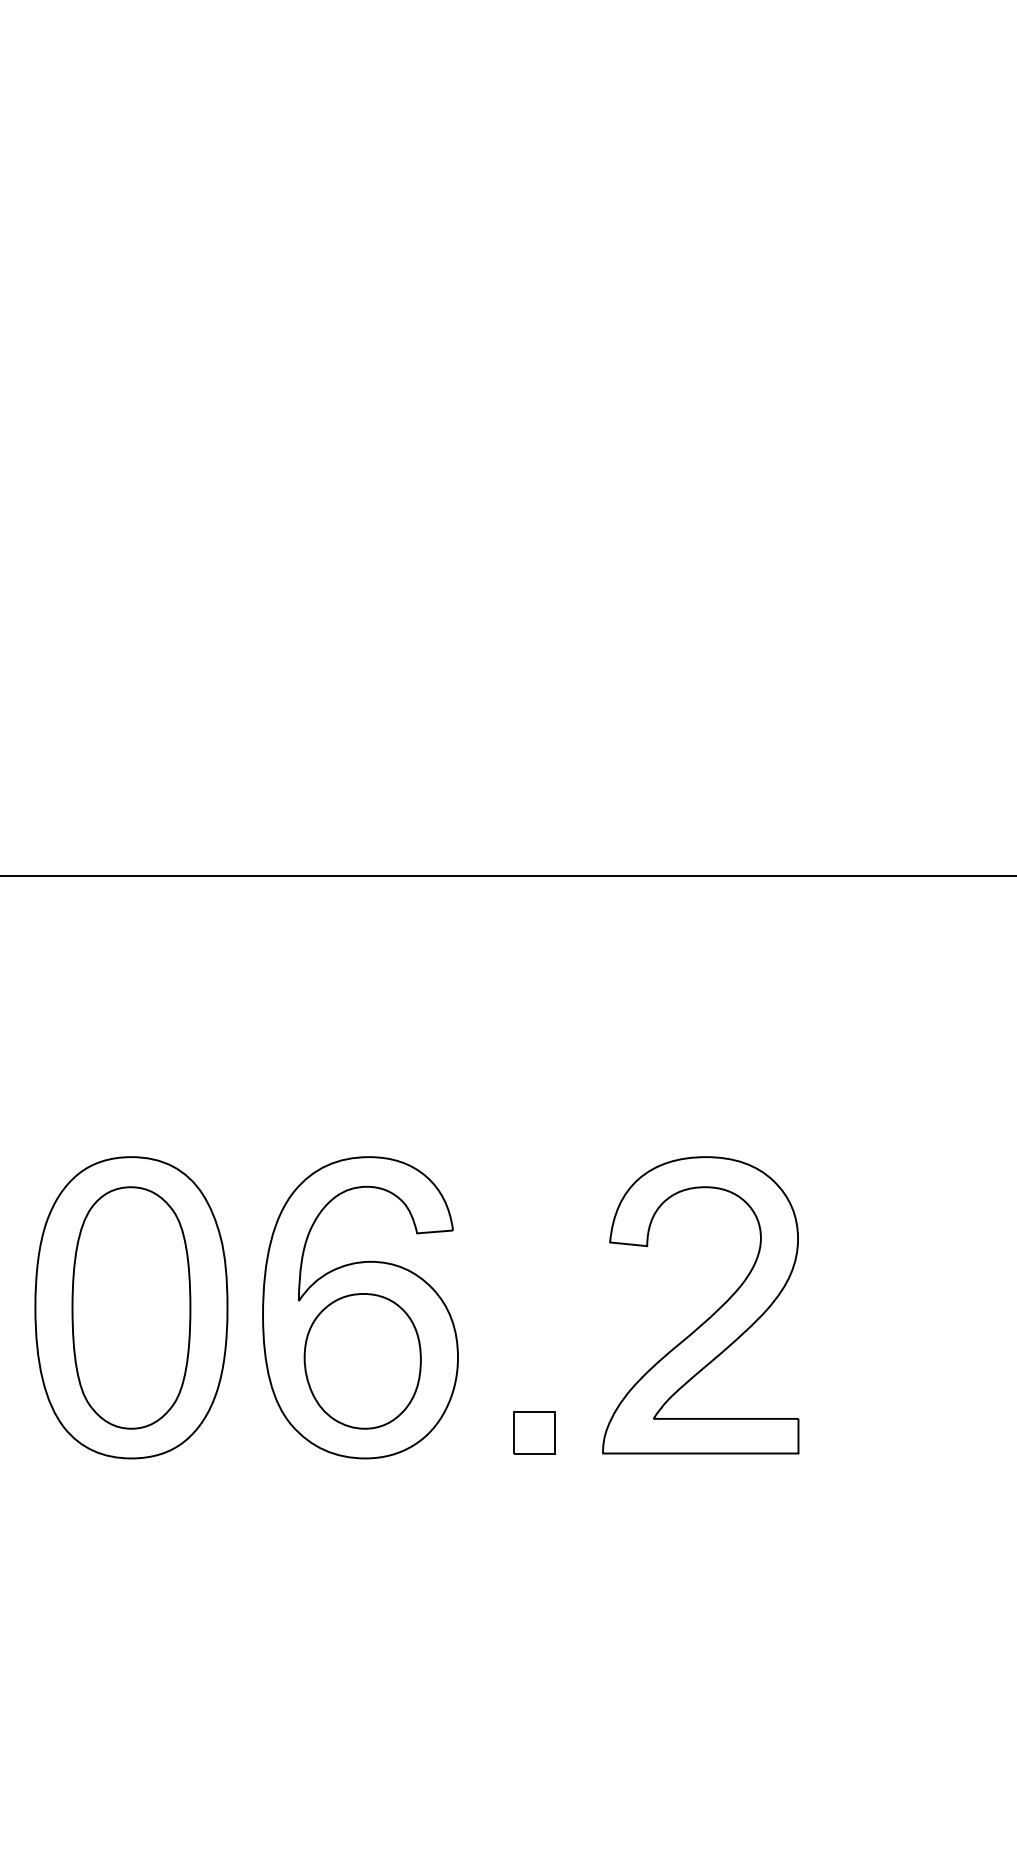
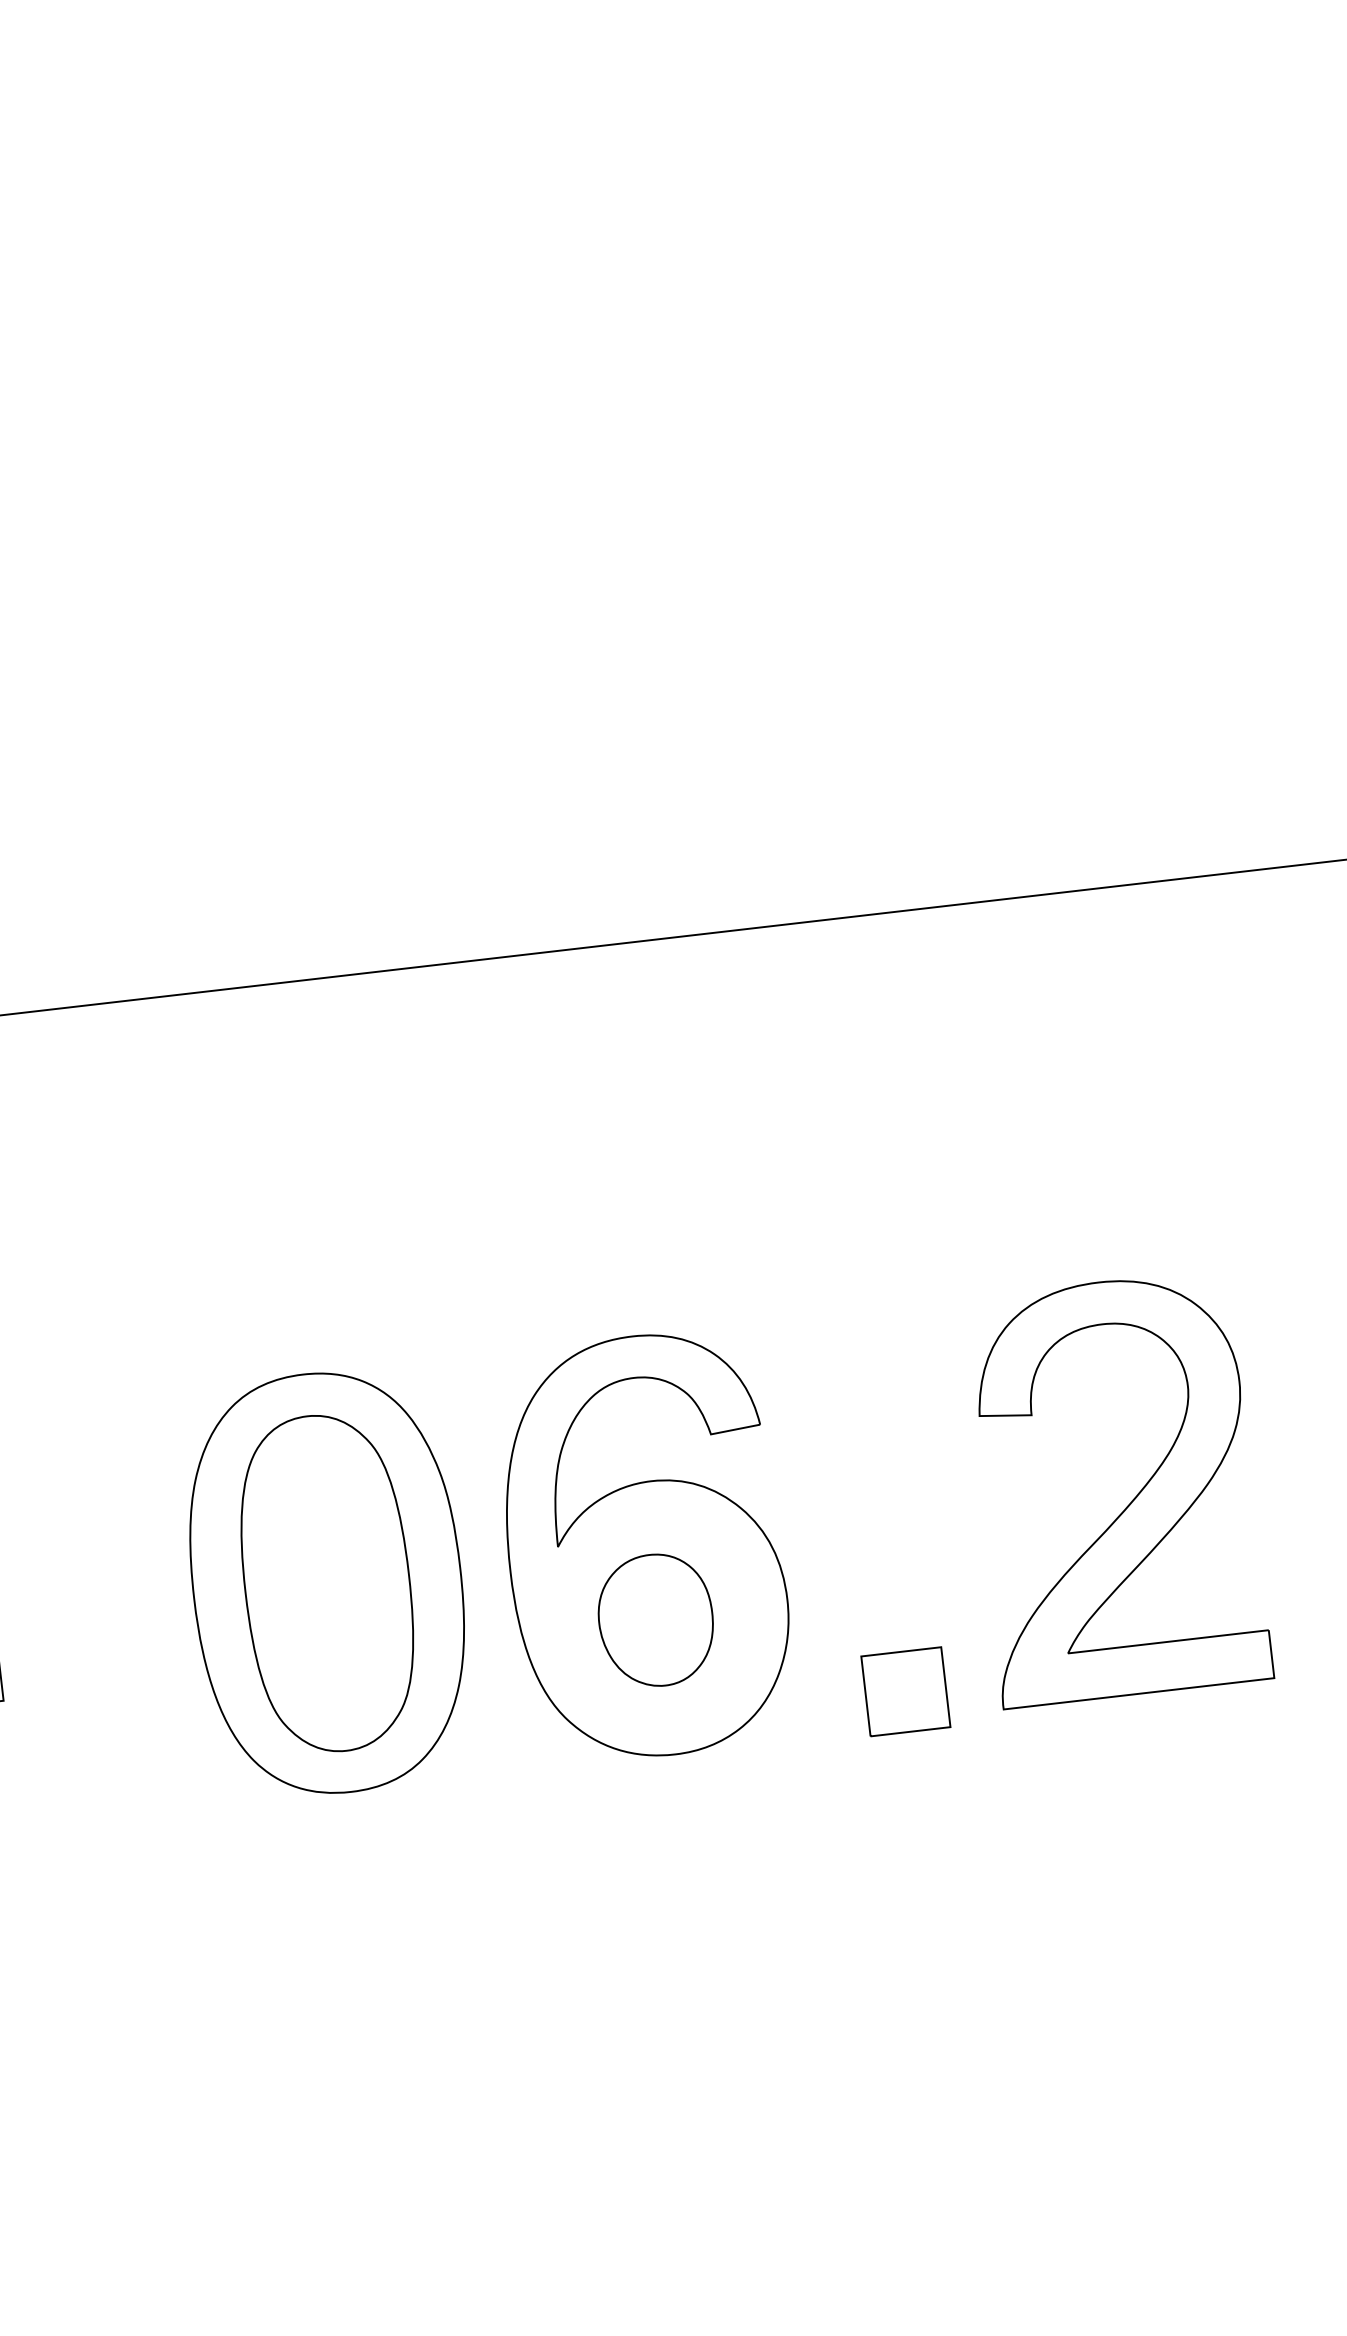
part: (362, 1361) -> (655, 1620), size x0.7
part: (534, 1432) -> (905, 1691), size x1.4

